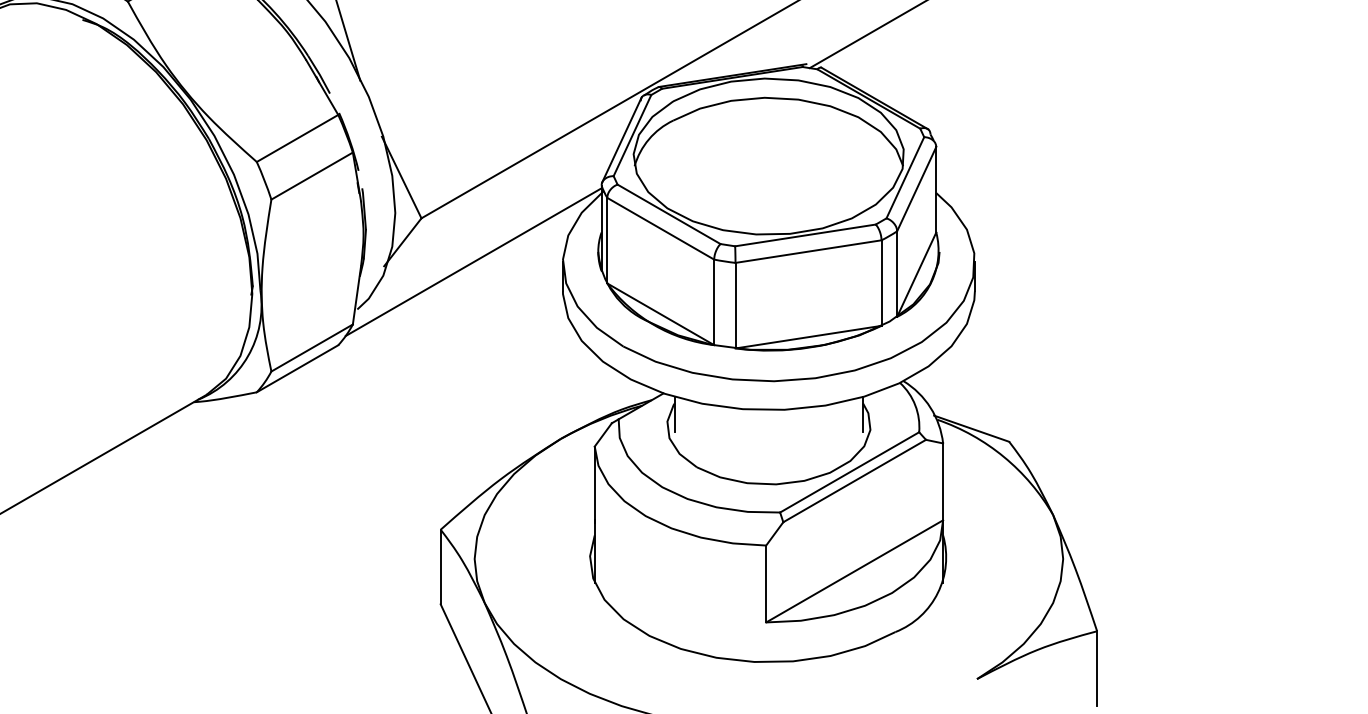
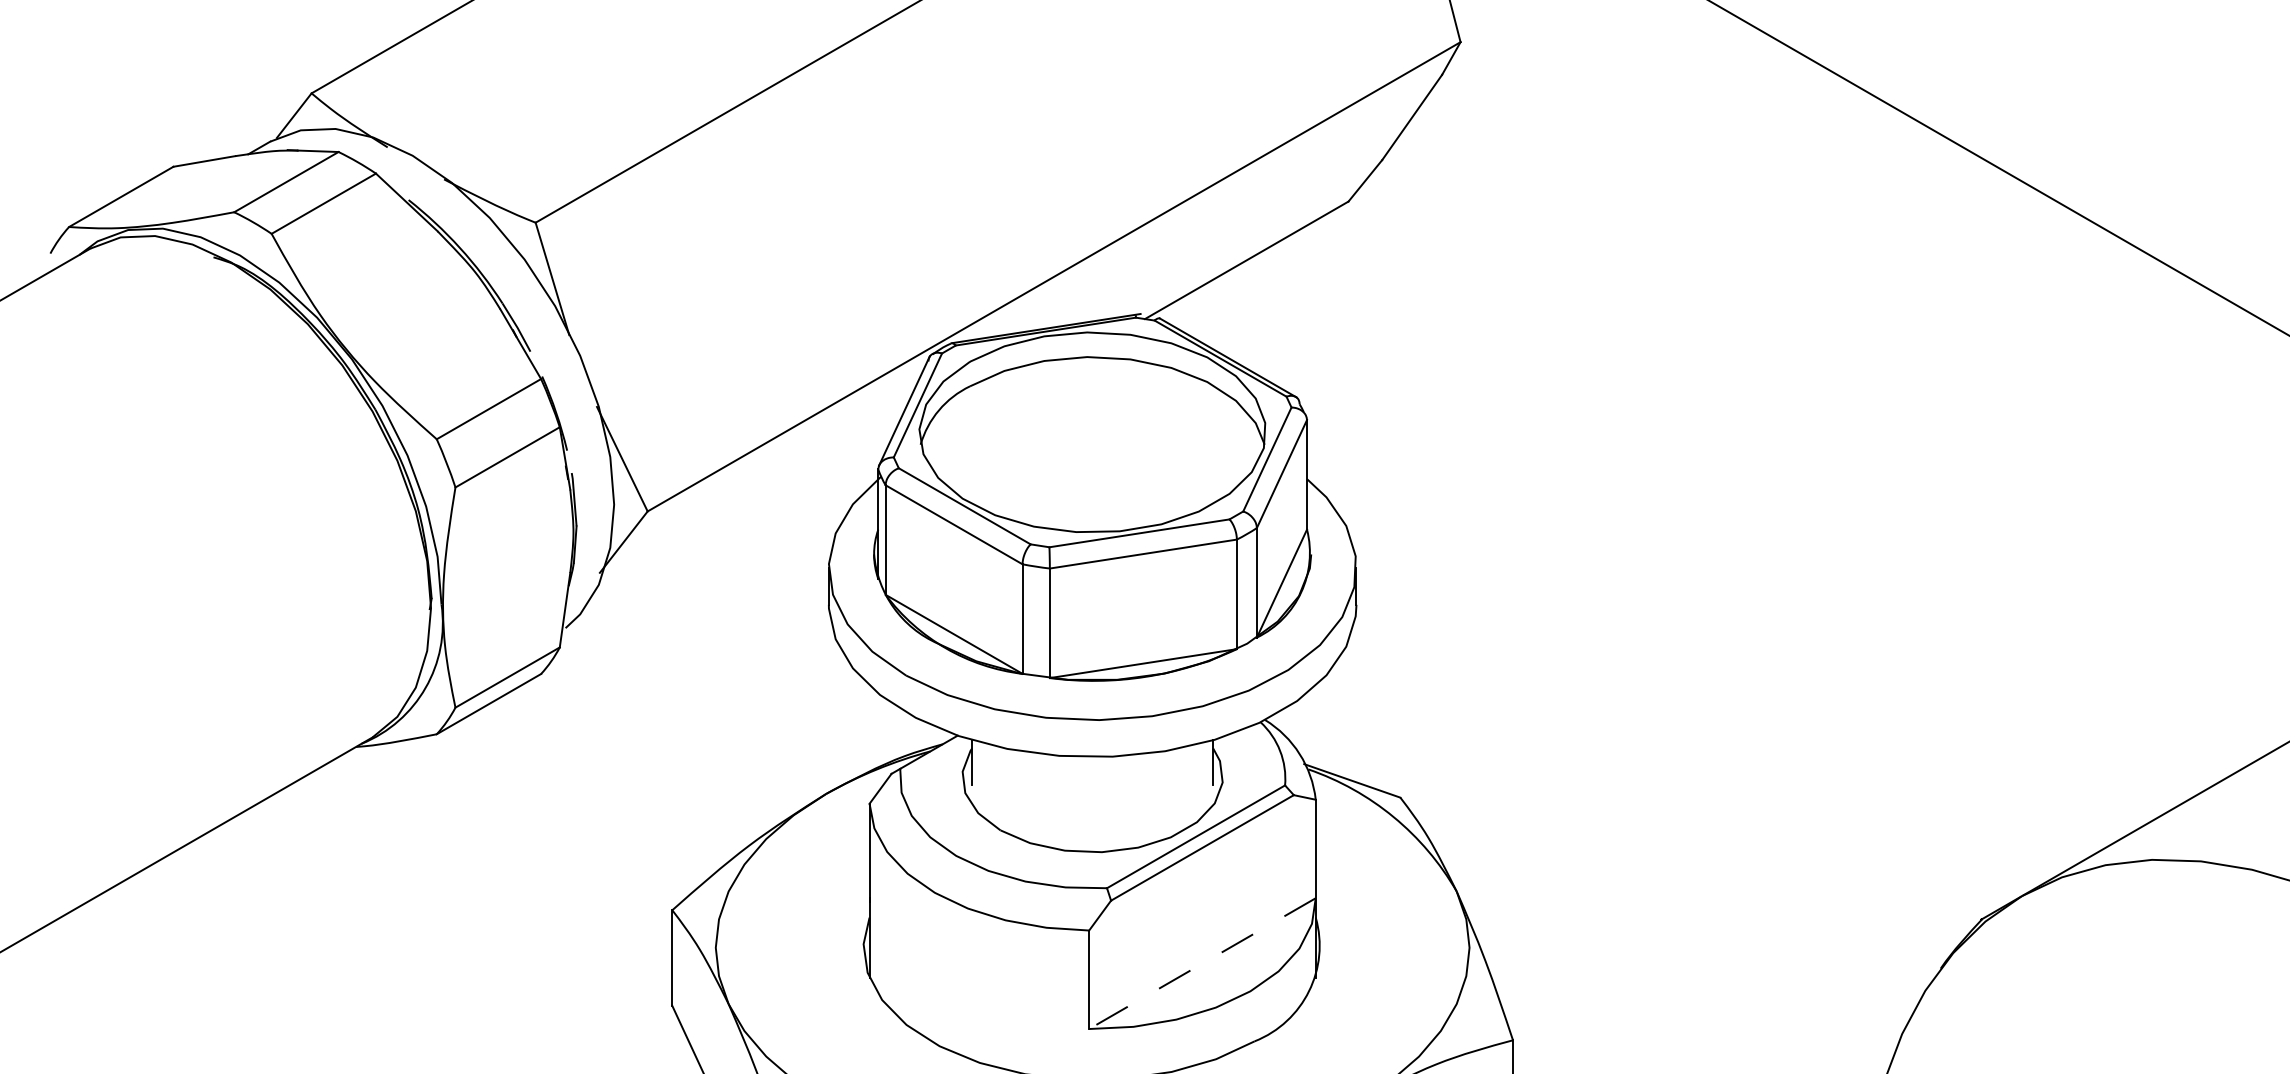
line: (473, 262) -> (714, 567), removed
line: (854, 571) -> (1202, 963), solid -> dashed

